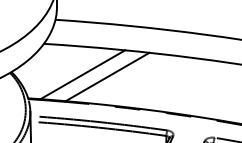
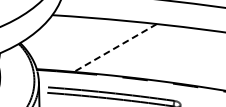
line: (82, 74) -> (90, 45), removed
line: (107, 77) -> (115, 48), solid -> dashed

